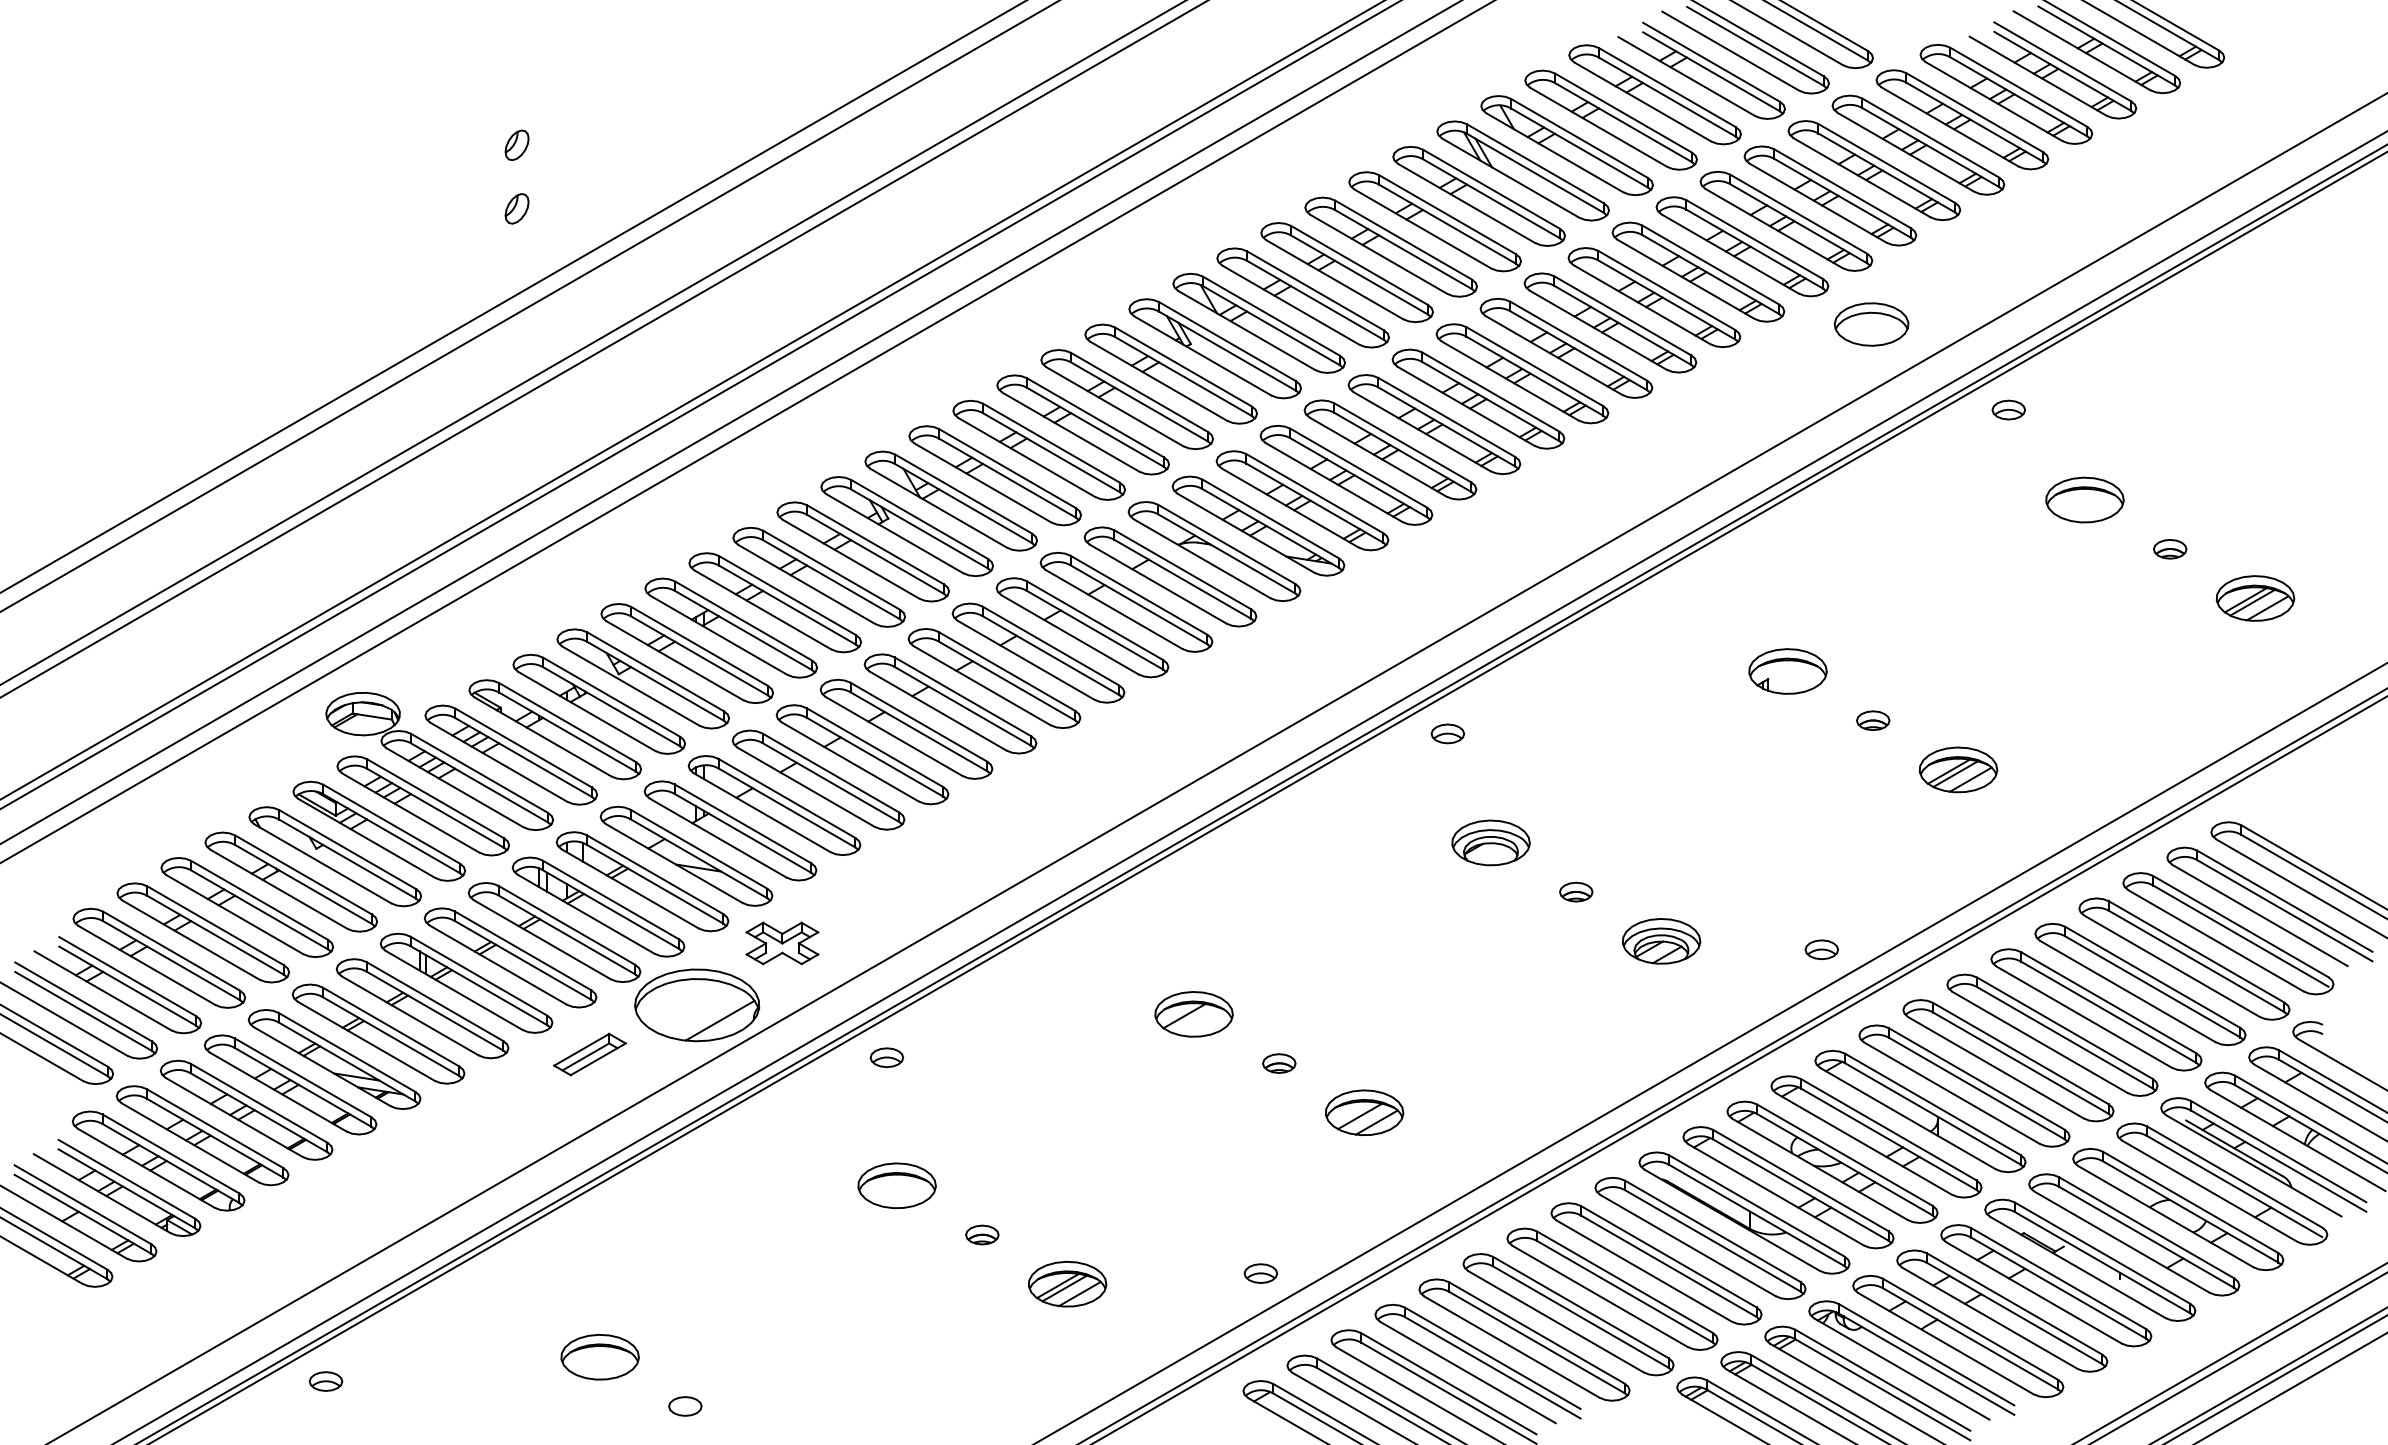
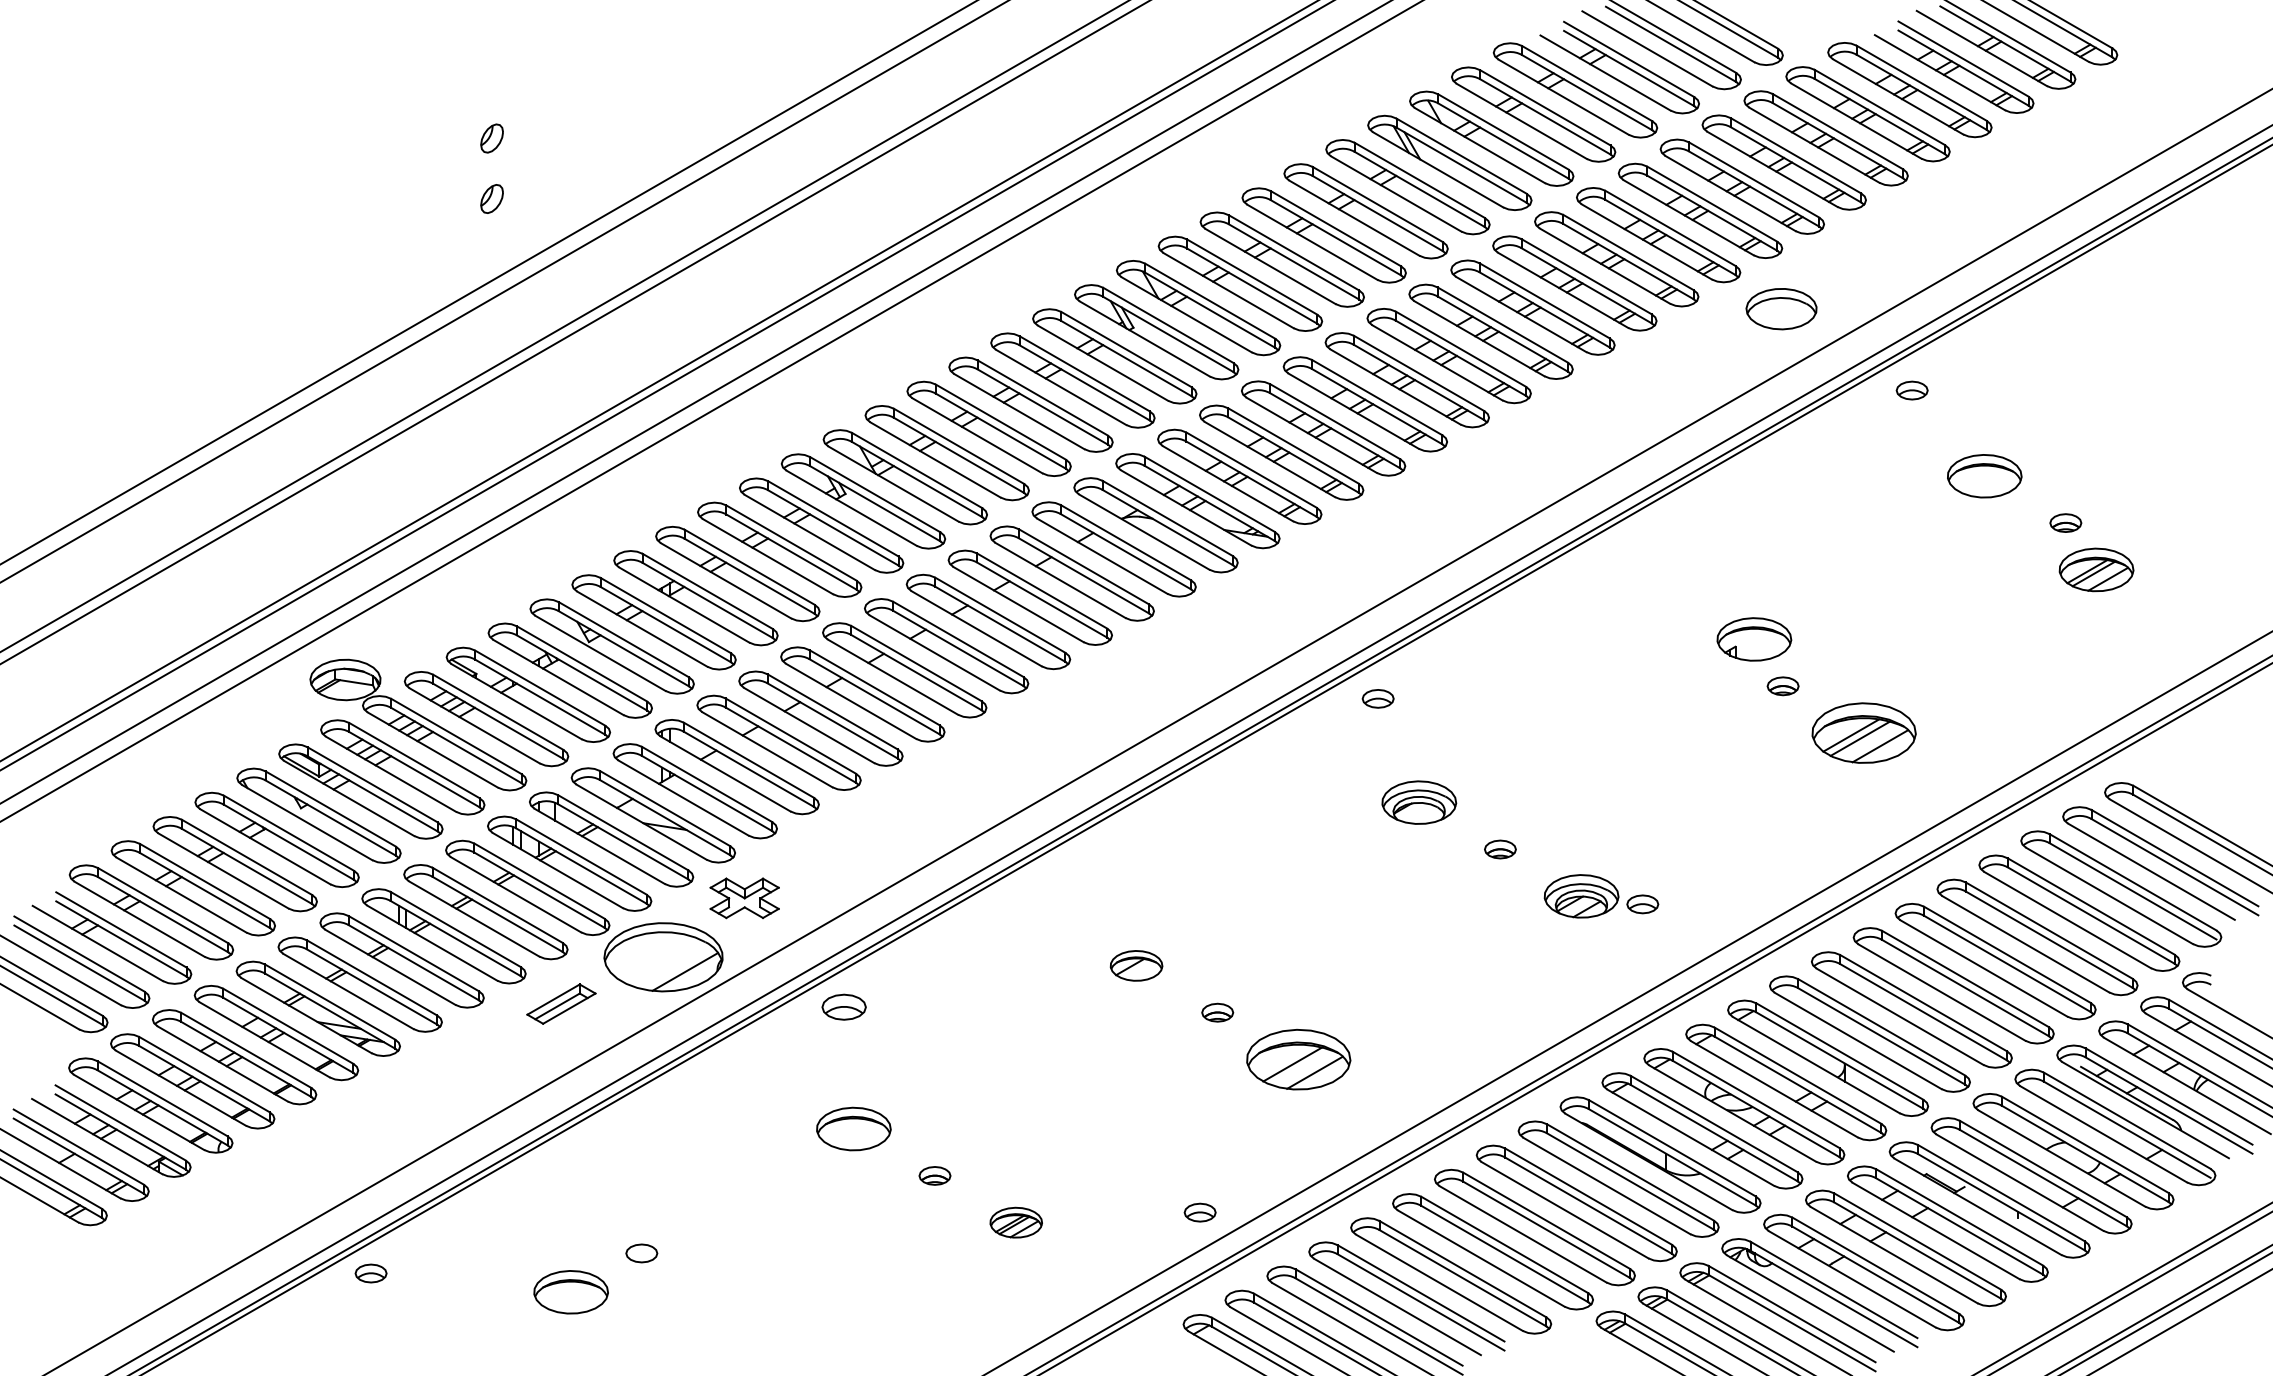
part: (2255, 598) -> (2096, 569), moved
part: (1787, 671) -> (1753, 639), moved
part: (1958, 769) -> (1864, 732), size x1.4
part: (1821, 949) -> (1642, 904), moved
part: (1193, 1014) -> (1136, 965), size x0.7
part: (886, 1057) -> (843, 1006), size x1.4
part: (1364, 1112) -> (1298, 1059), size x1.4
part: (1067, 1283) -> (1016, 1222), size x0.7
part: (325, 1381) -> (370, 1273), moved
part: (685, 1406) -> (641, 1253), moved

